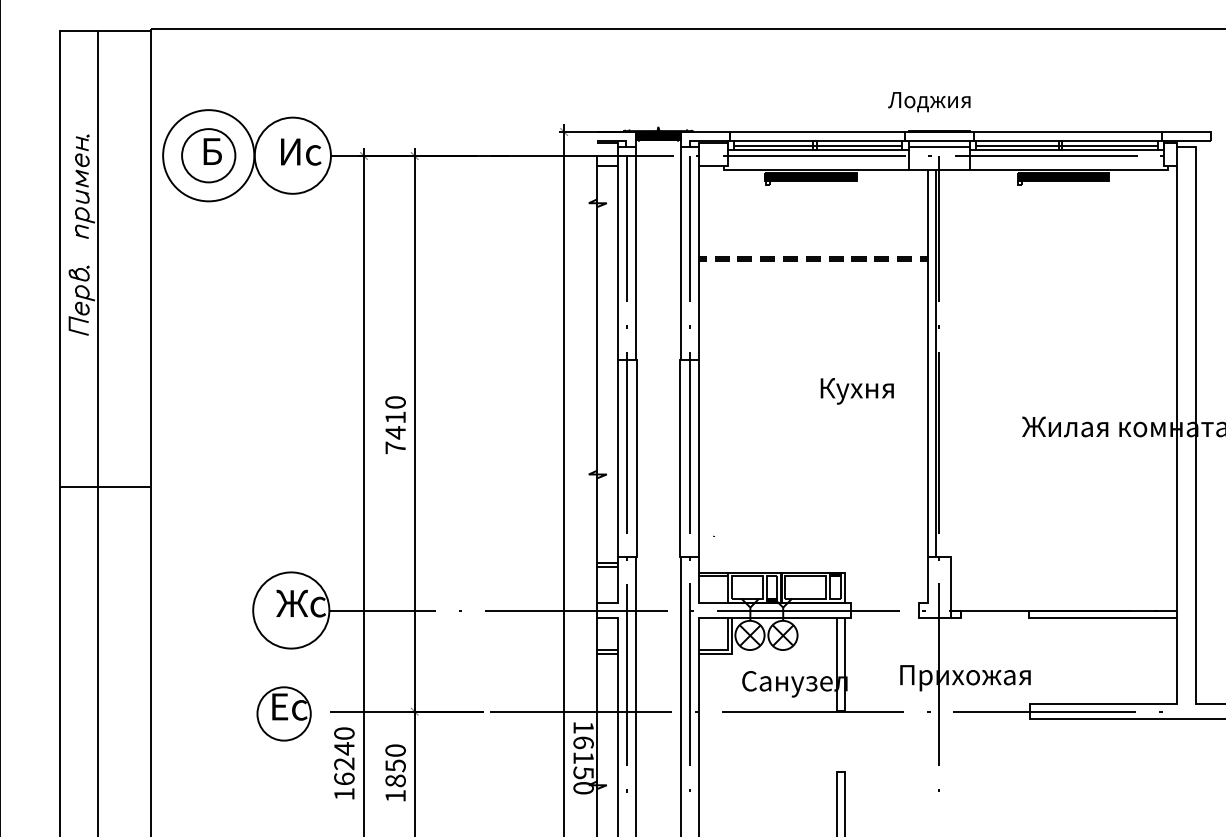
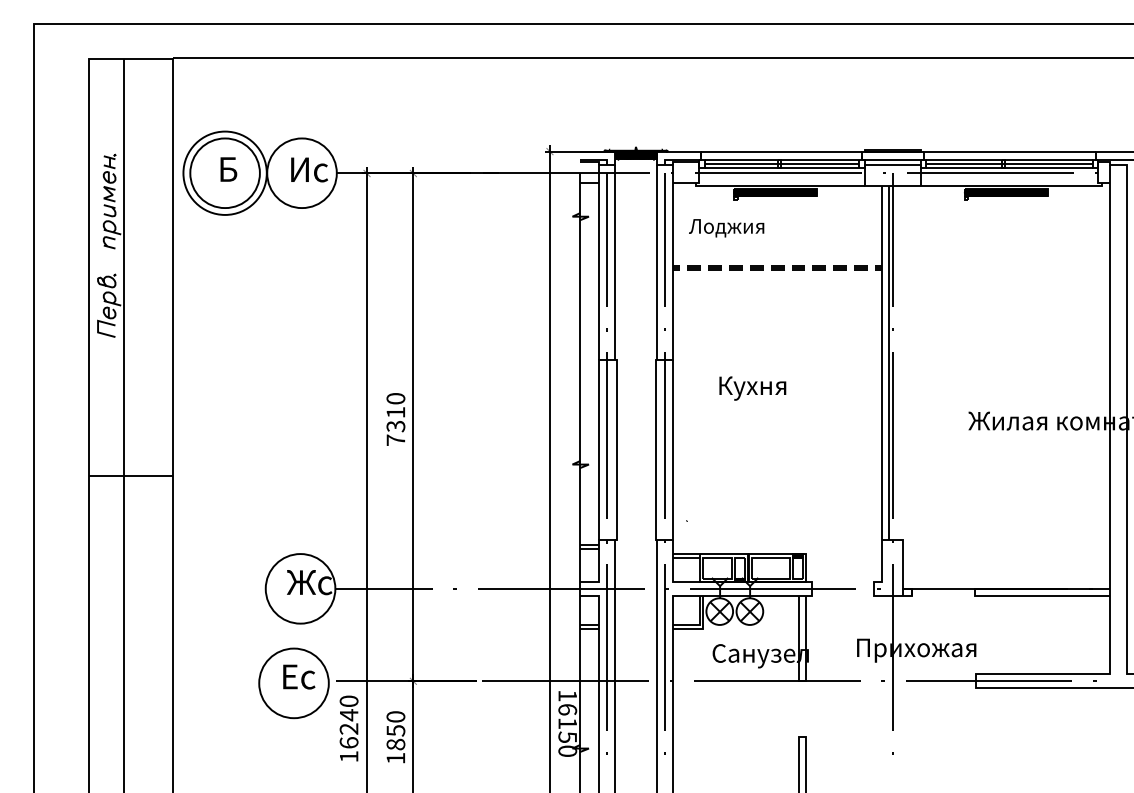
text: (929, 102) -> (726, 228), moved
circle: (208, 155) -> (224, 173), size x1.43
text: (856, 391) -> (752, 388), moved
text: (395, 432) -> (395, 426), 7410 -> 7310
circle: (283, 714) -> (293, 683), size x1.43

